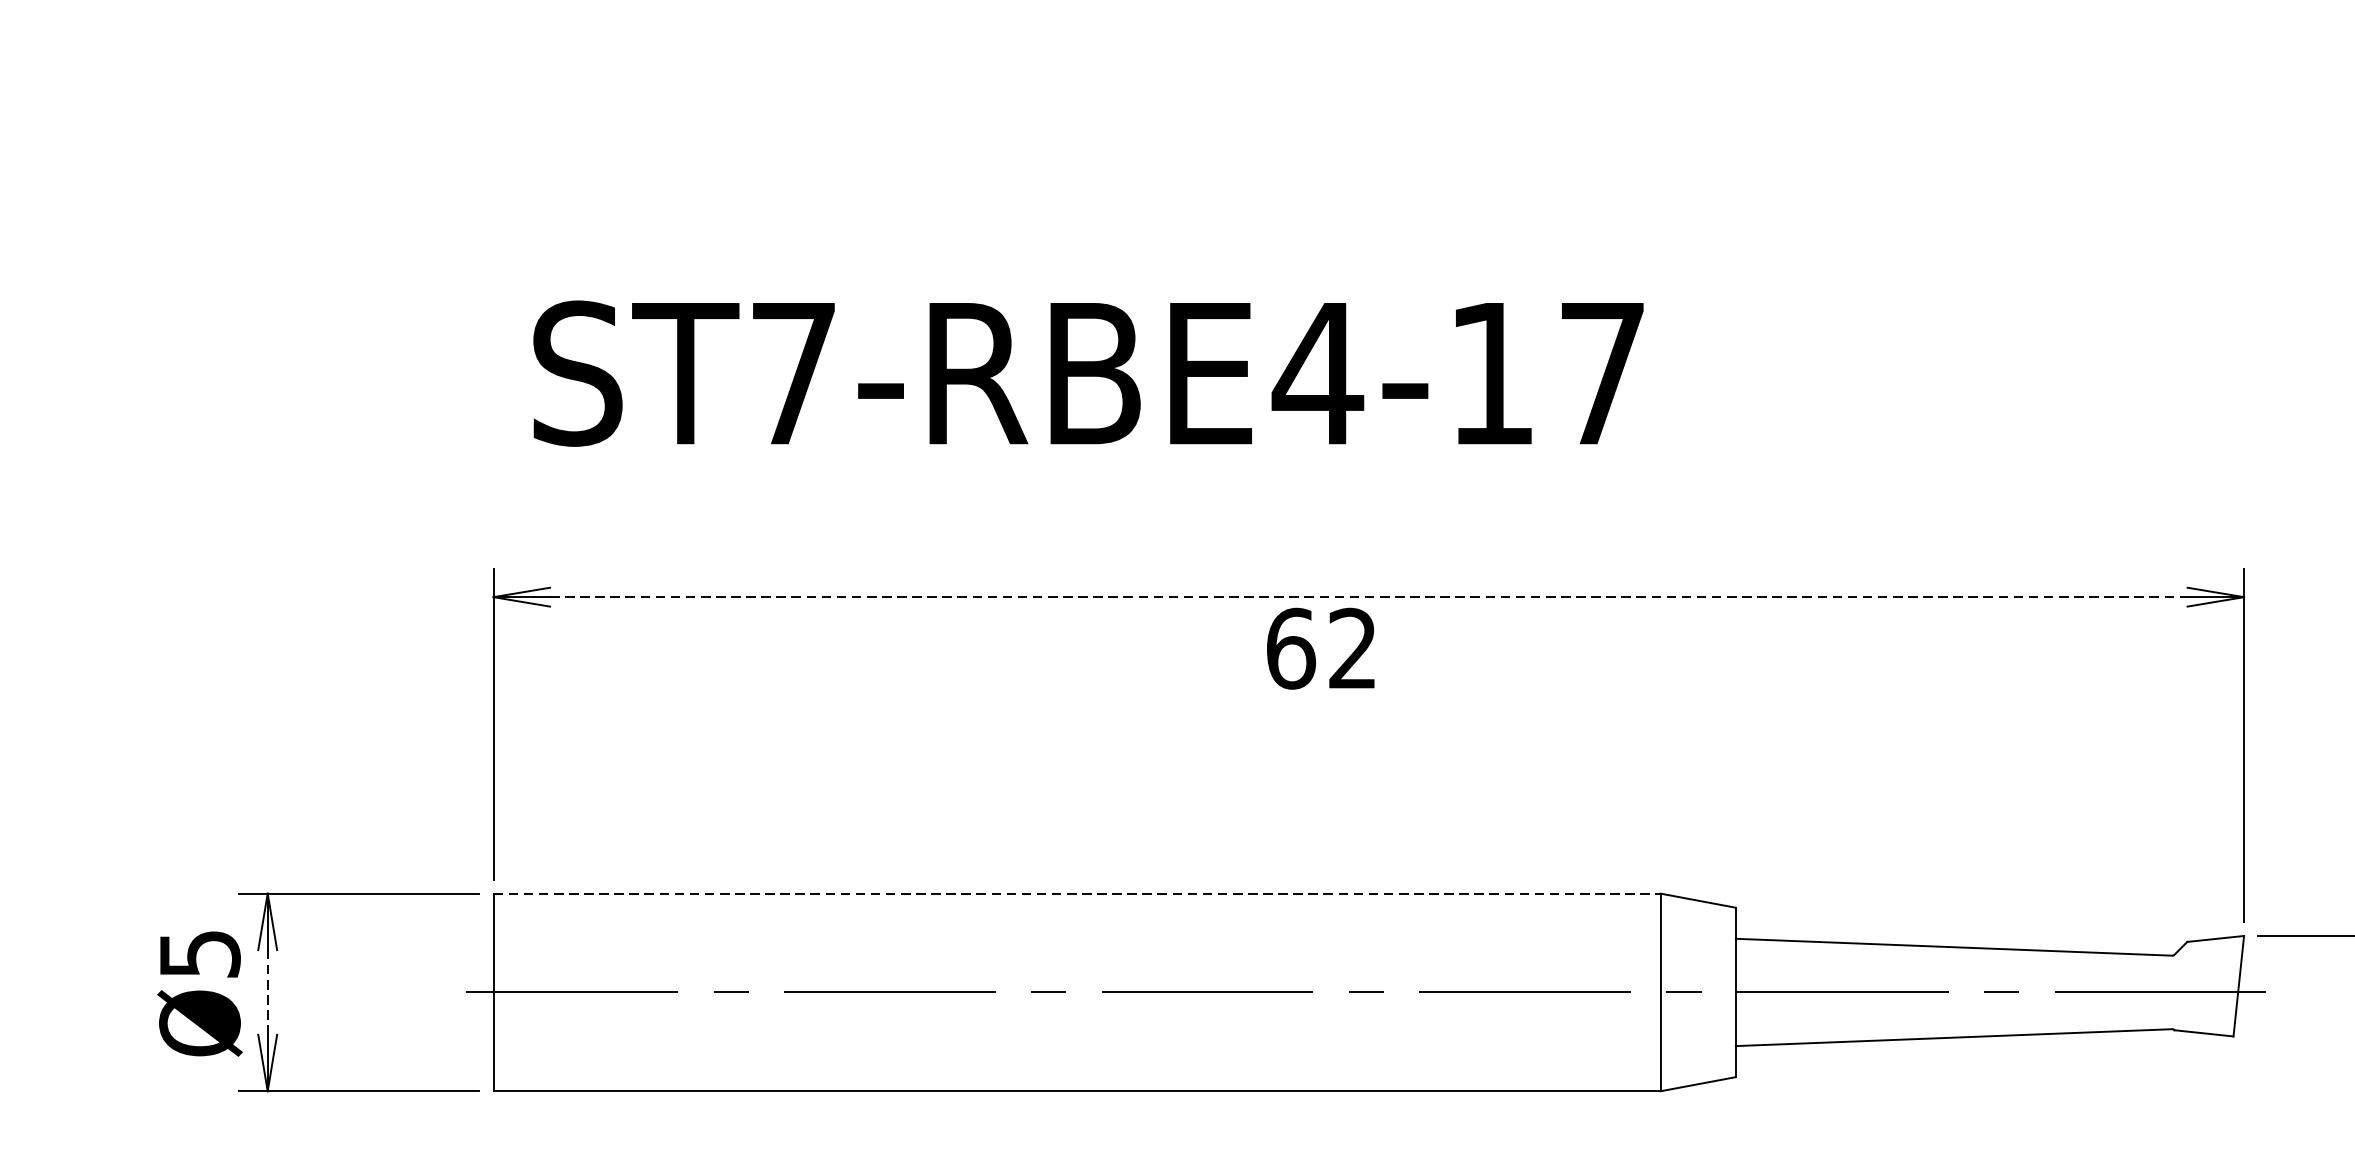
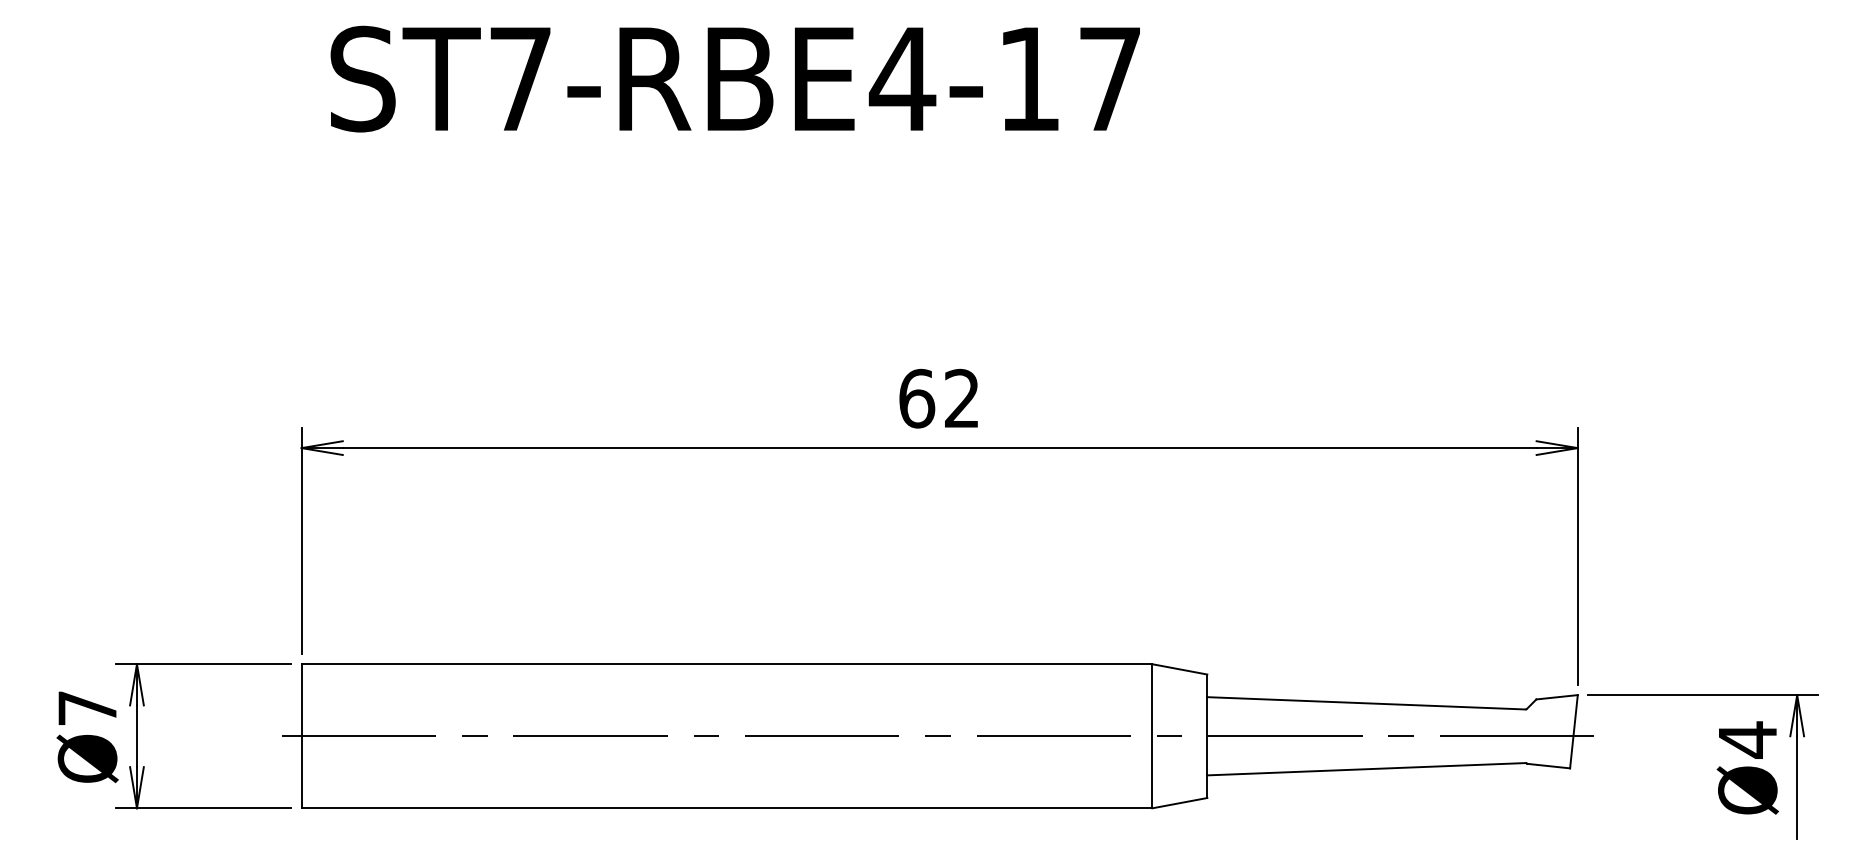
text: (1087, 372) -> (734, 78), moved
line: (1368, 597) -> (939, 448), dashed -> solid
text: (1320, 648) -> (938, 398), moved
line: (1077, 893) -> (727, 664), dashed -> solid
text: (199, 954) -> (87, 708), 5 -> 7
line: (267, 992) -> (136, 736), dashed -> solid

